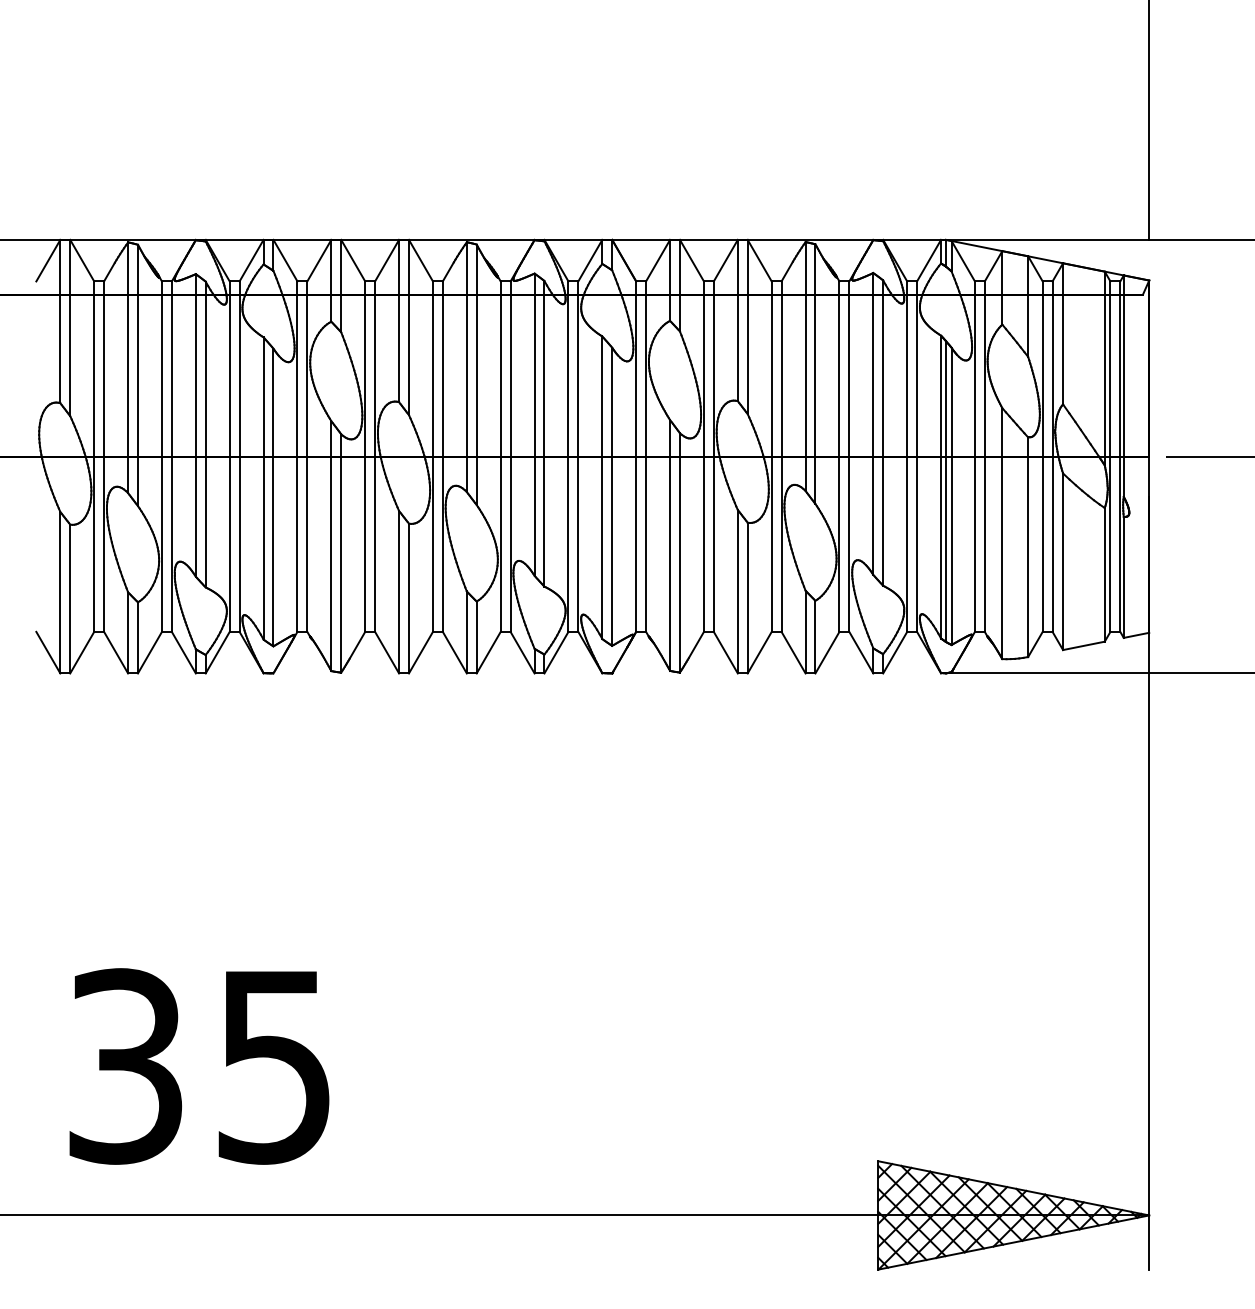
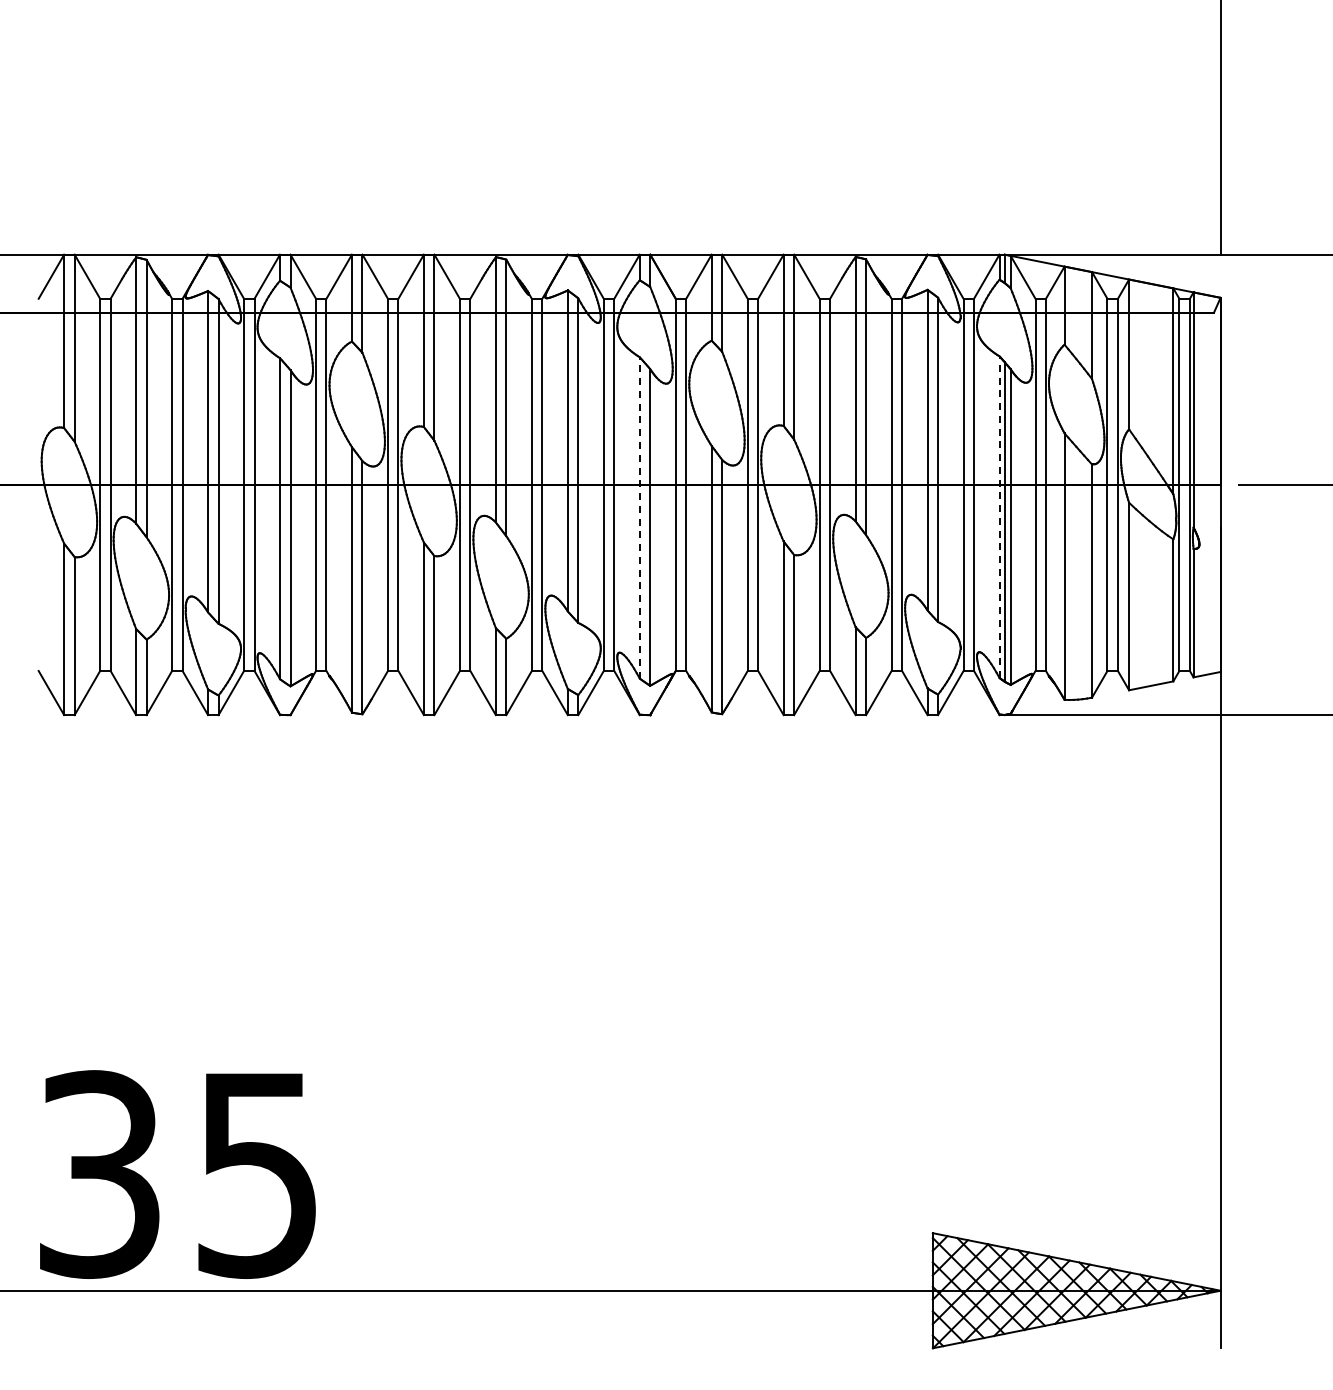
line: (602, 487) -> (639, 517), solid -> dashed
line: (941, 487) -> (999, 517), solid -> dashed
text: (199, 1066) -> (177, 1174), moved

